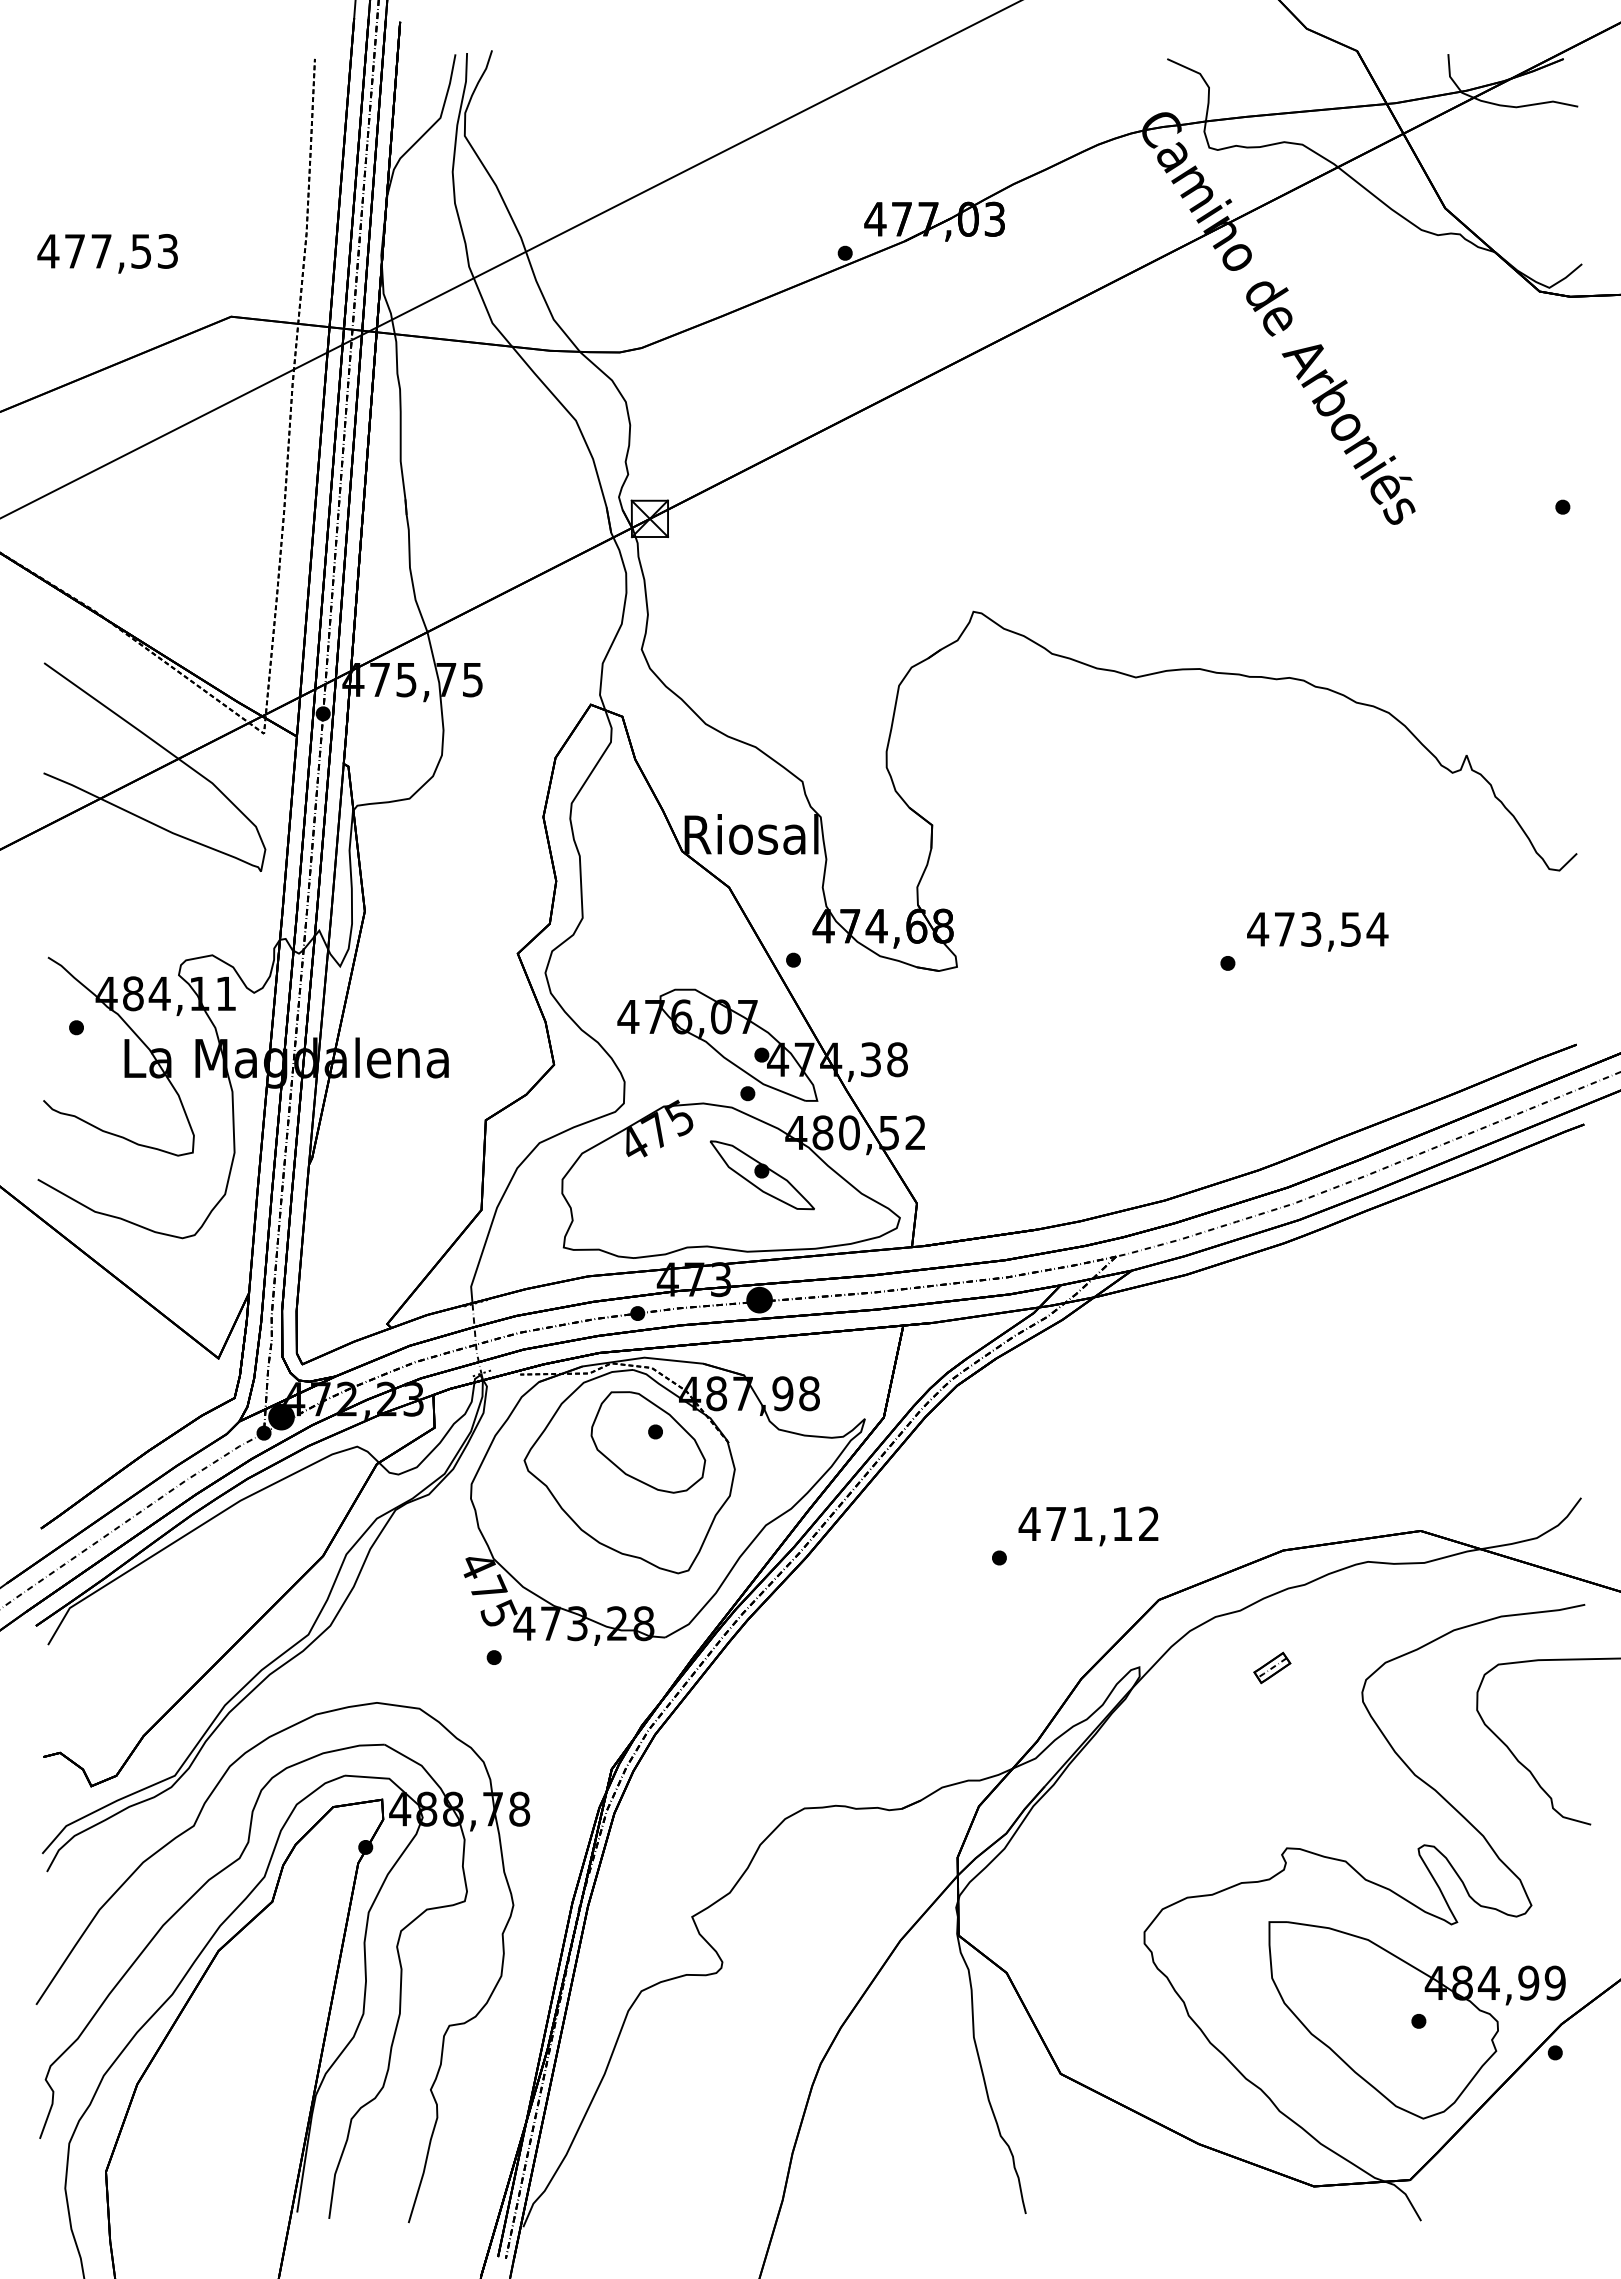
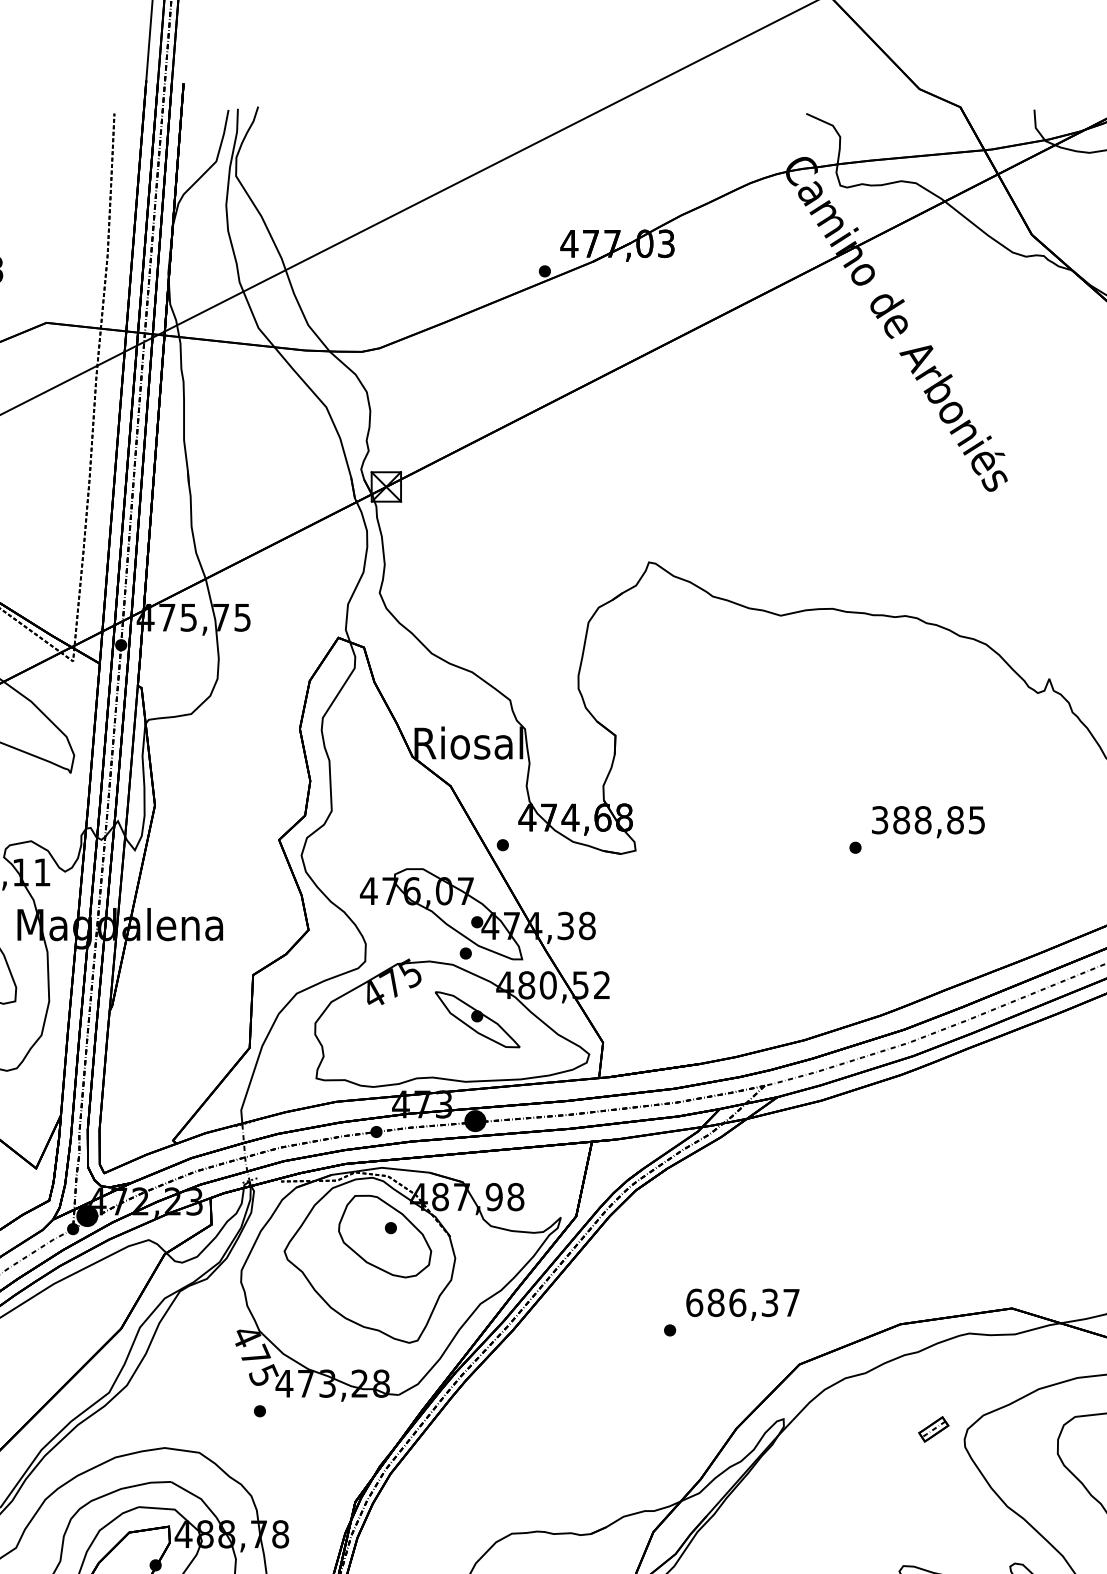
text: (1317, 929) -> (928, 820), 473,54 -> 388,85
text: (1088, 1523) -> (742, 1302), 471,12 -> 686,37
part: (1272, 1667) -> (933, 1429), moved

